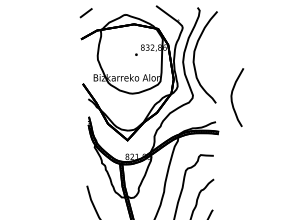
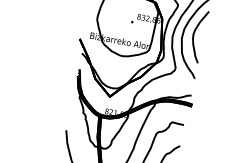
curve: (232, 97) -> (194, 35), moved

